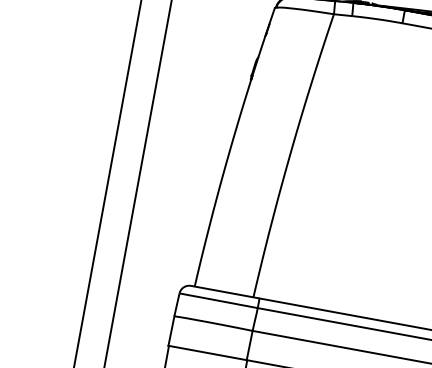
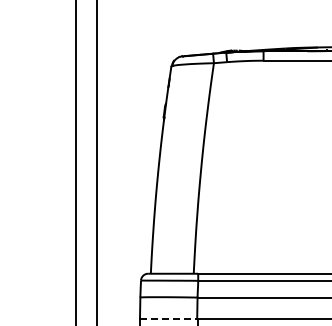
line: (207, 353) -> (168, 319), solid -> dashed

